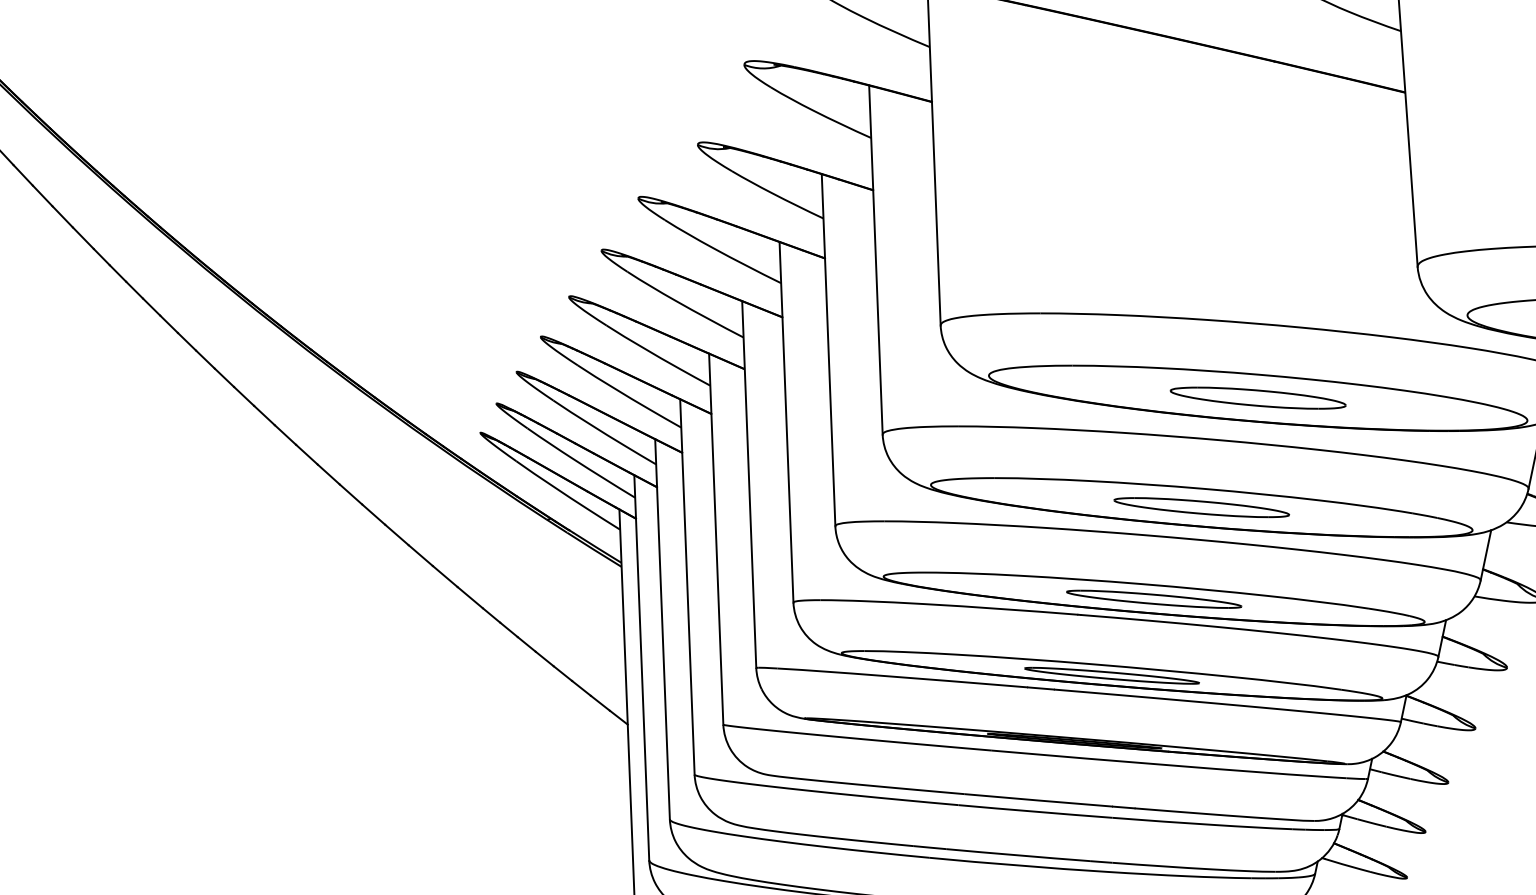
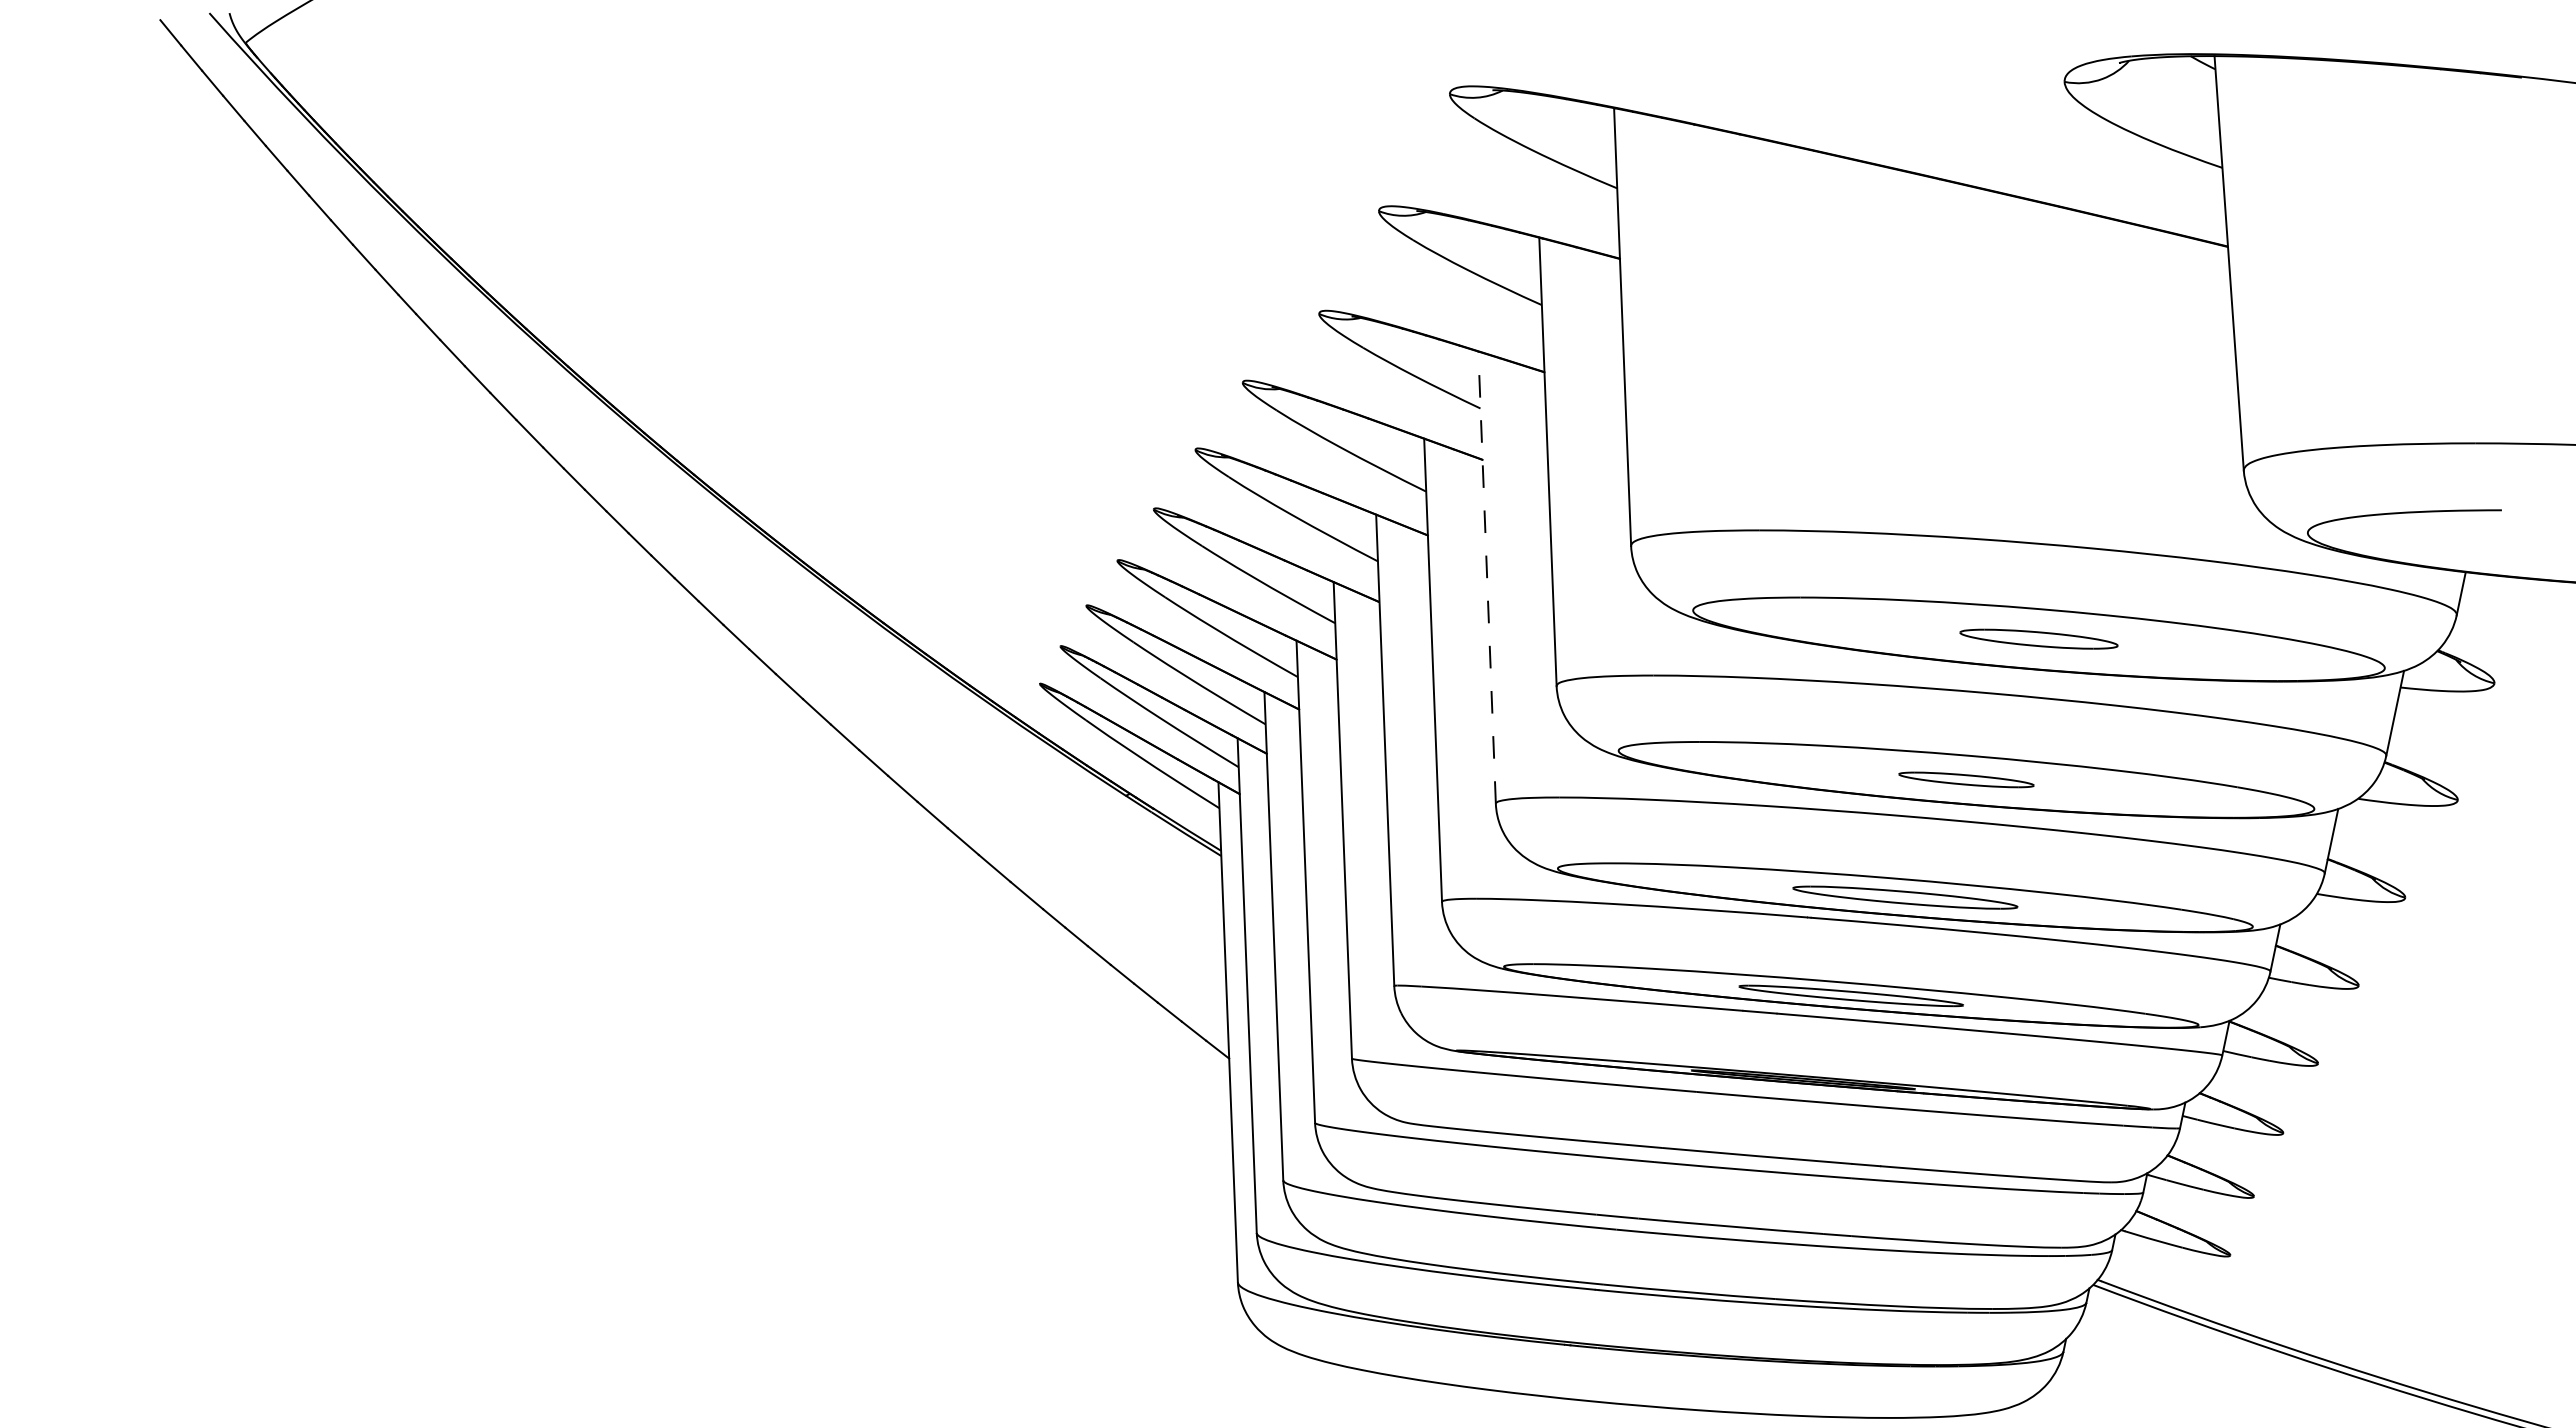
line: (828, 350) -> (1487, 577), solid -> dashed
part: (1257, 397) -> (2038, 638), size x0.7
part: (1201, 507) -> (1966, 779), size x0.6

